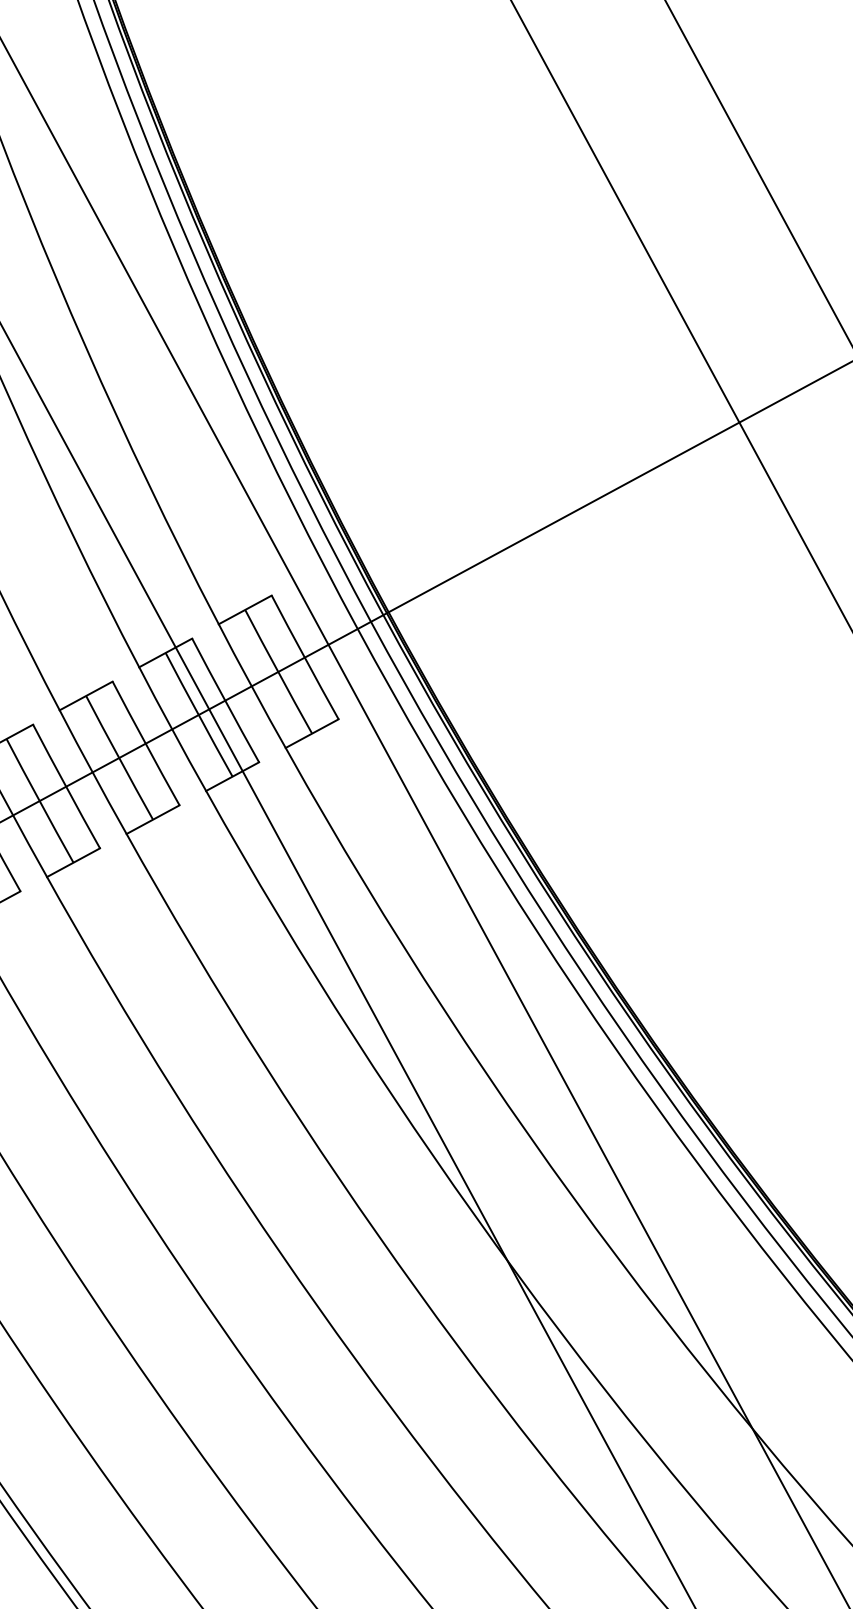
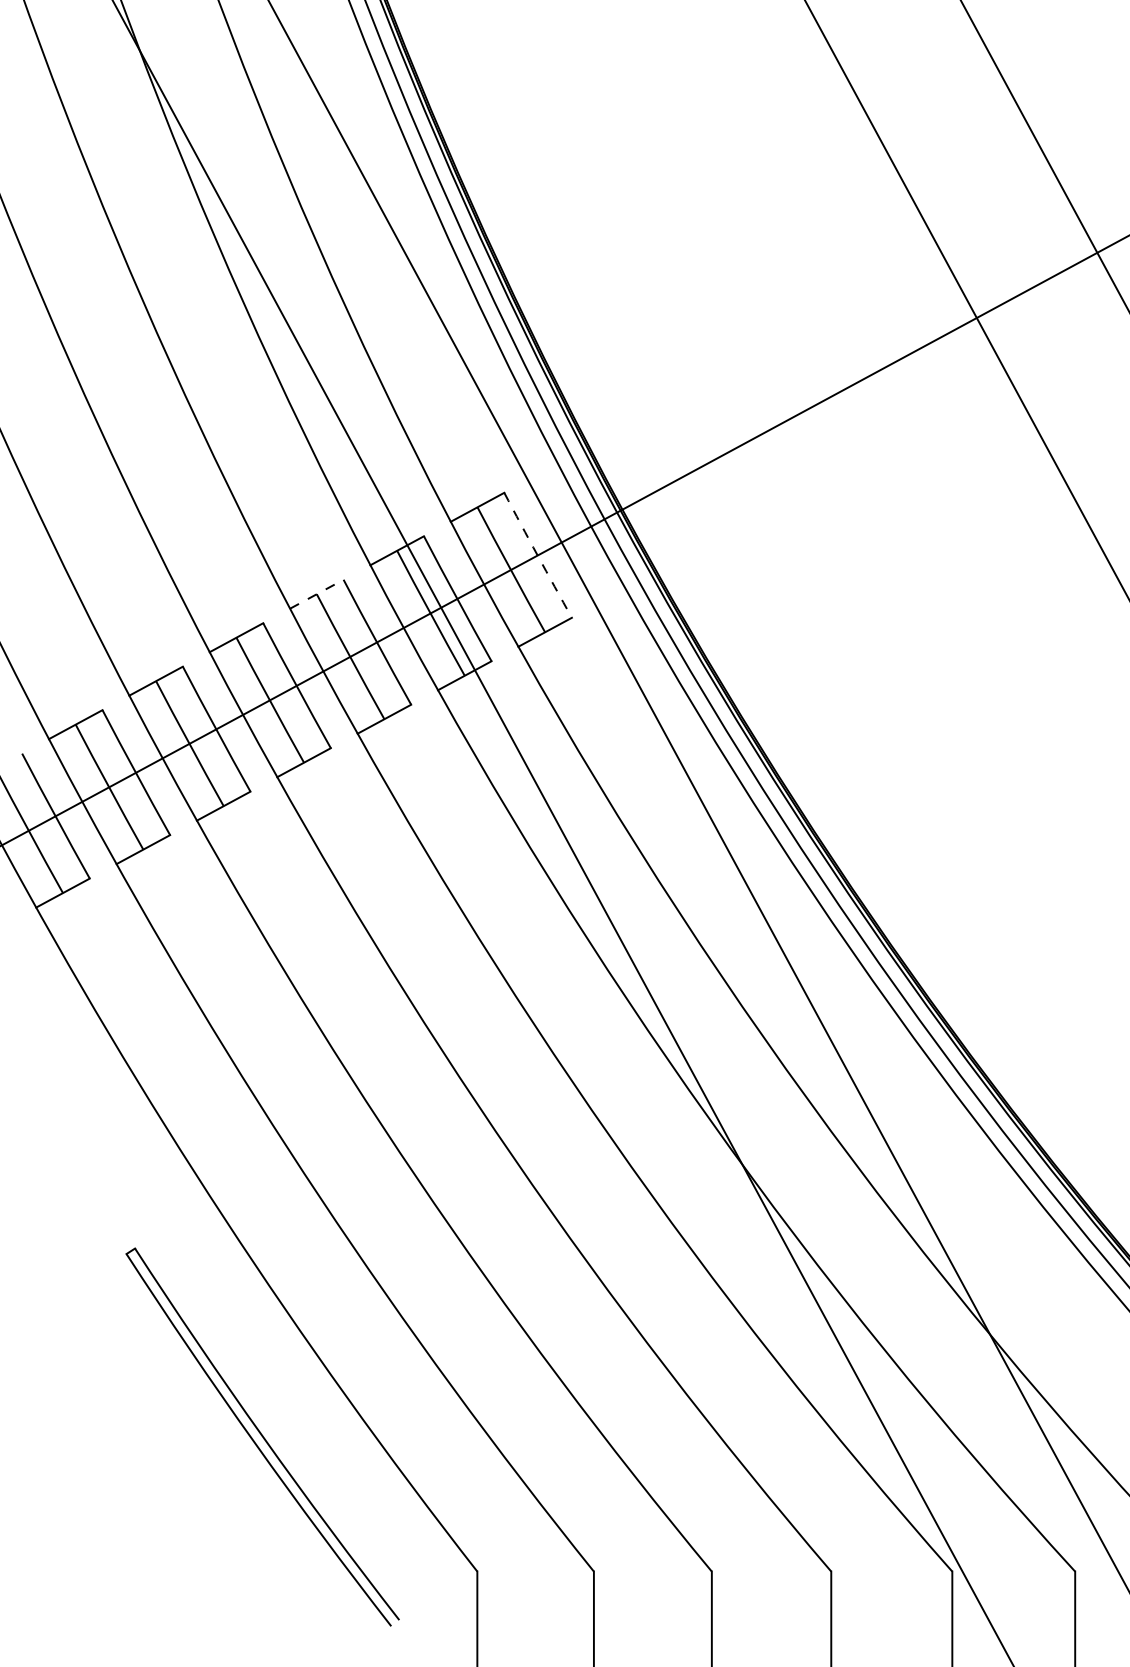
arc: (304, 657) -> (537, 555), solid -> dashed
line: (86, 696) -> (317, 594), solid -> dashed

